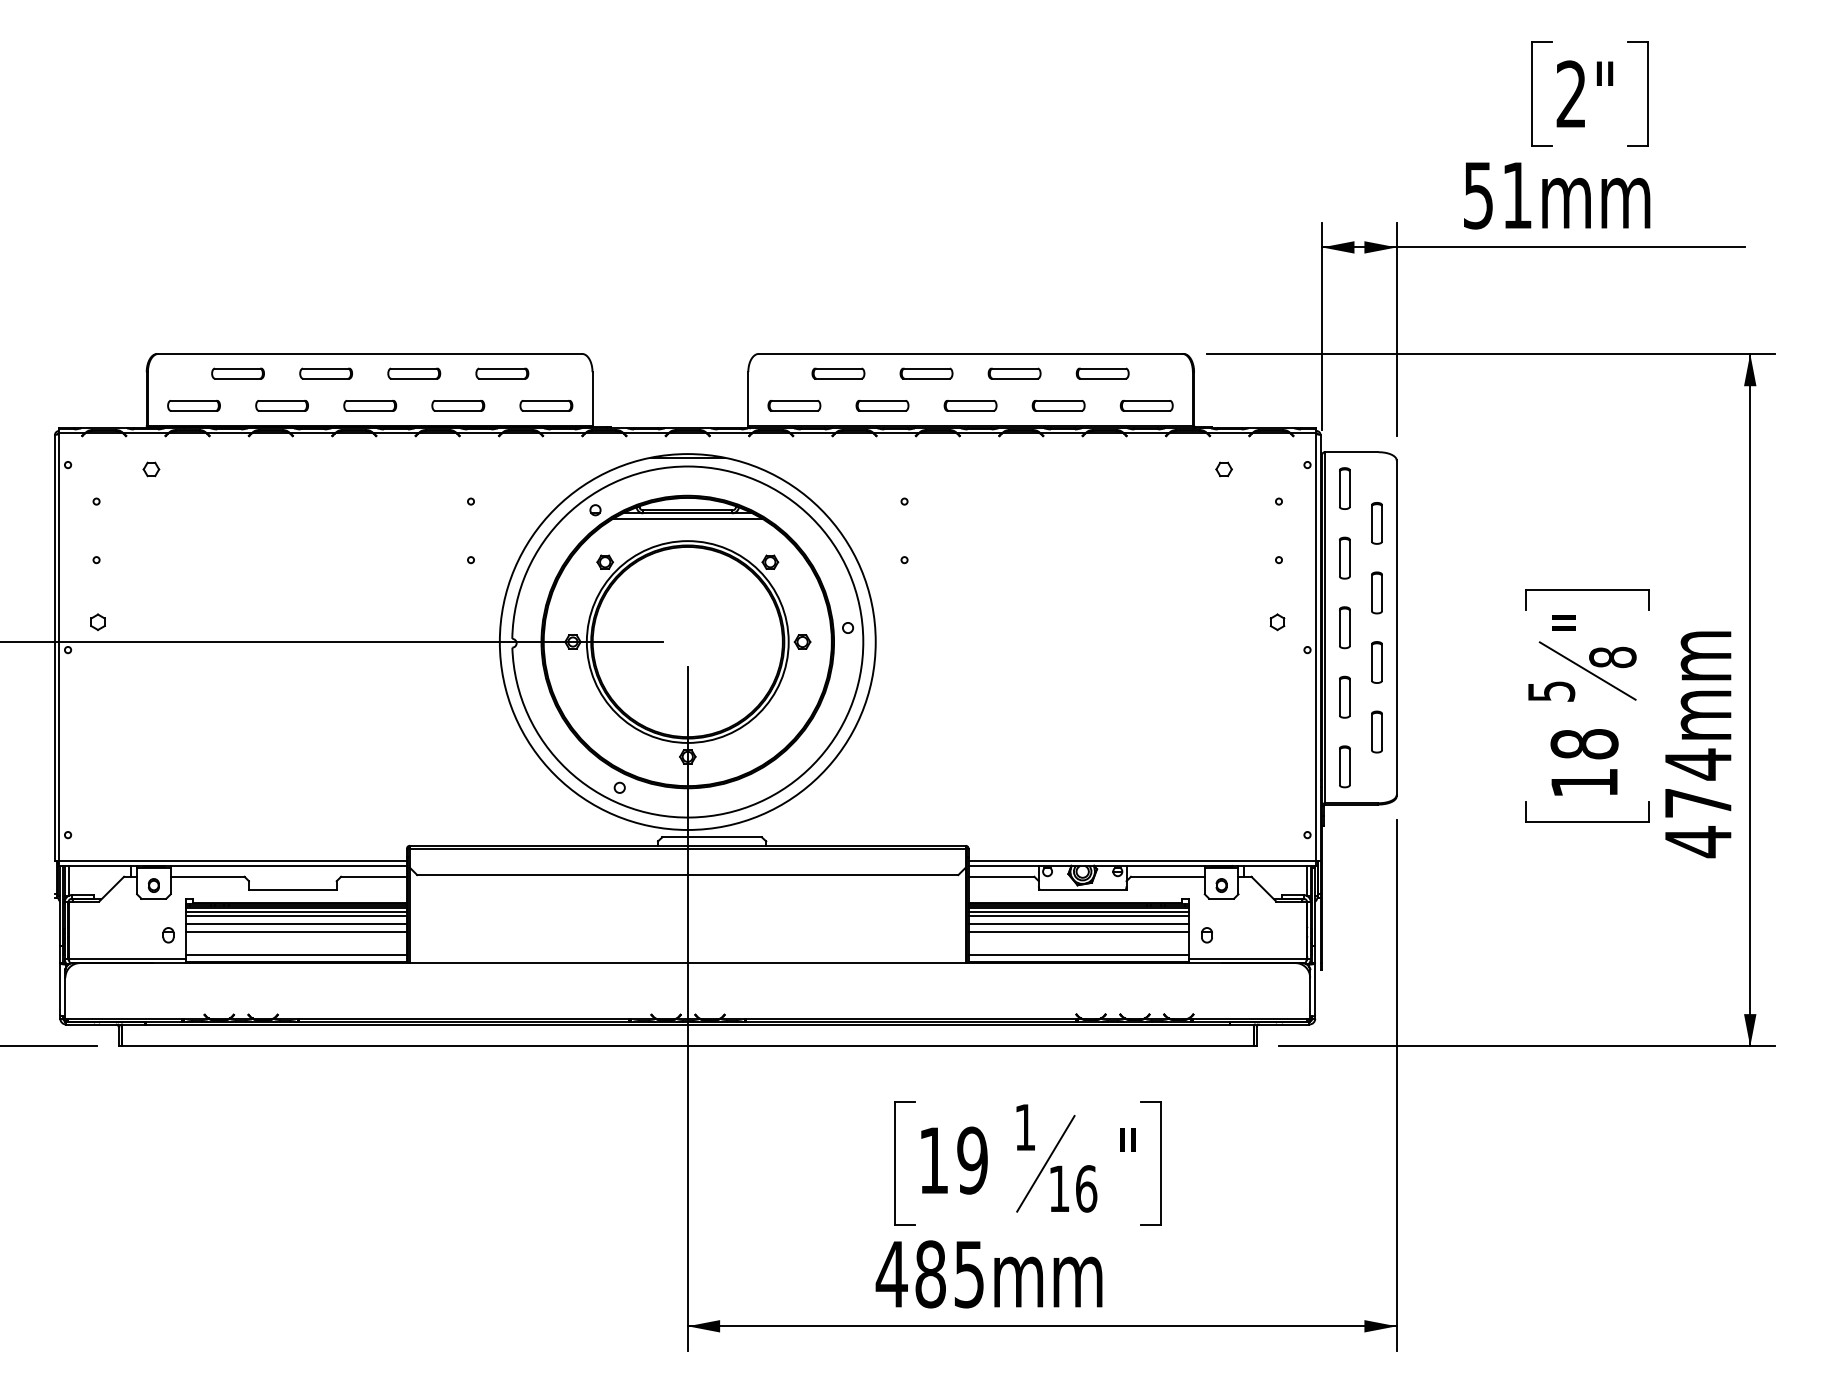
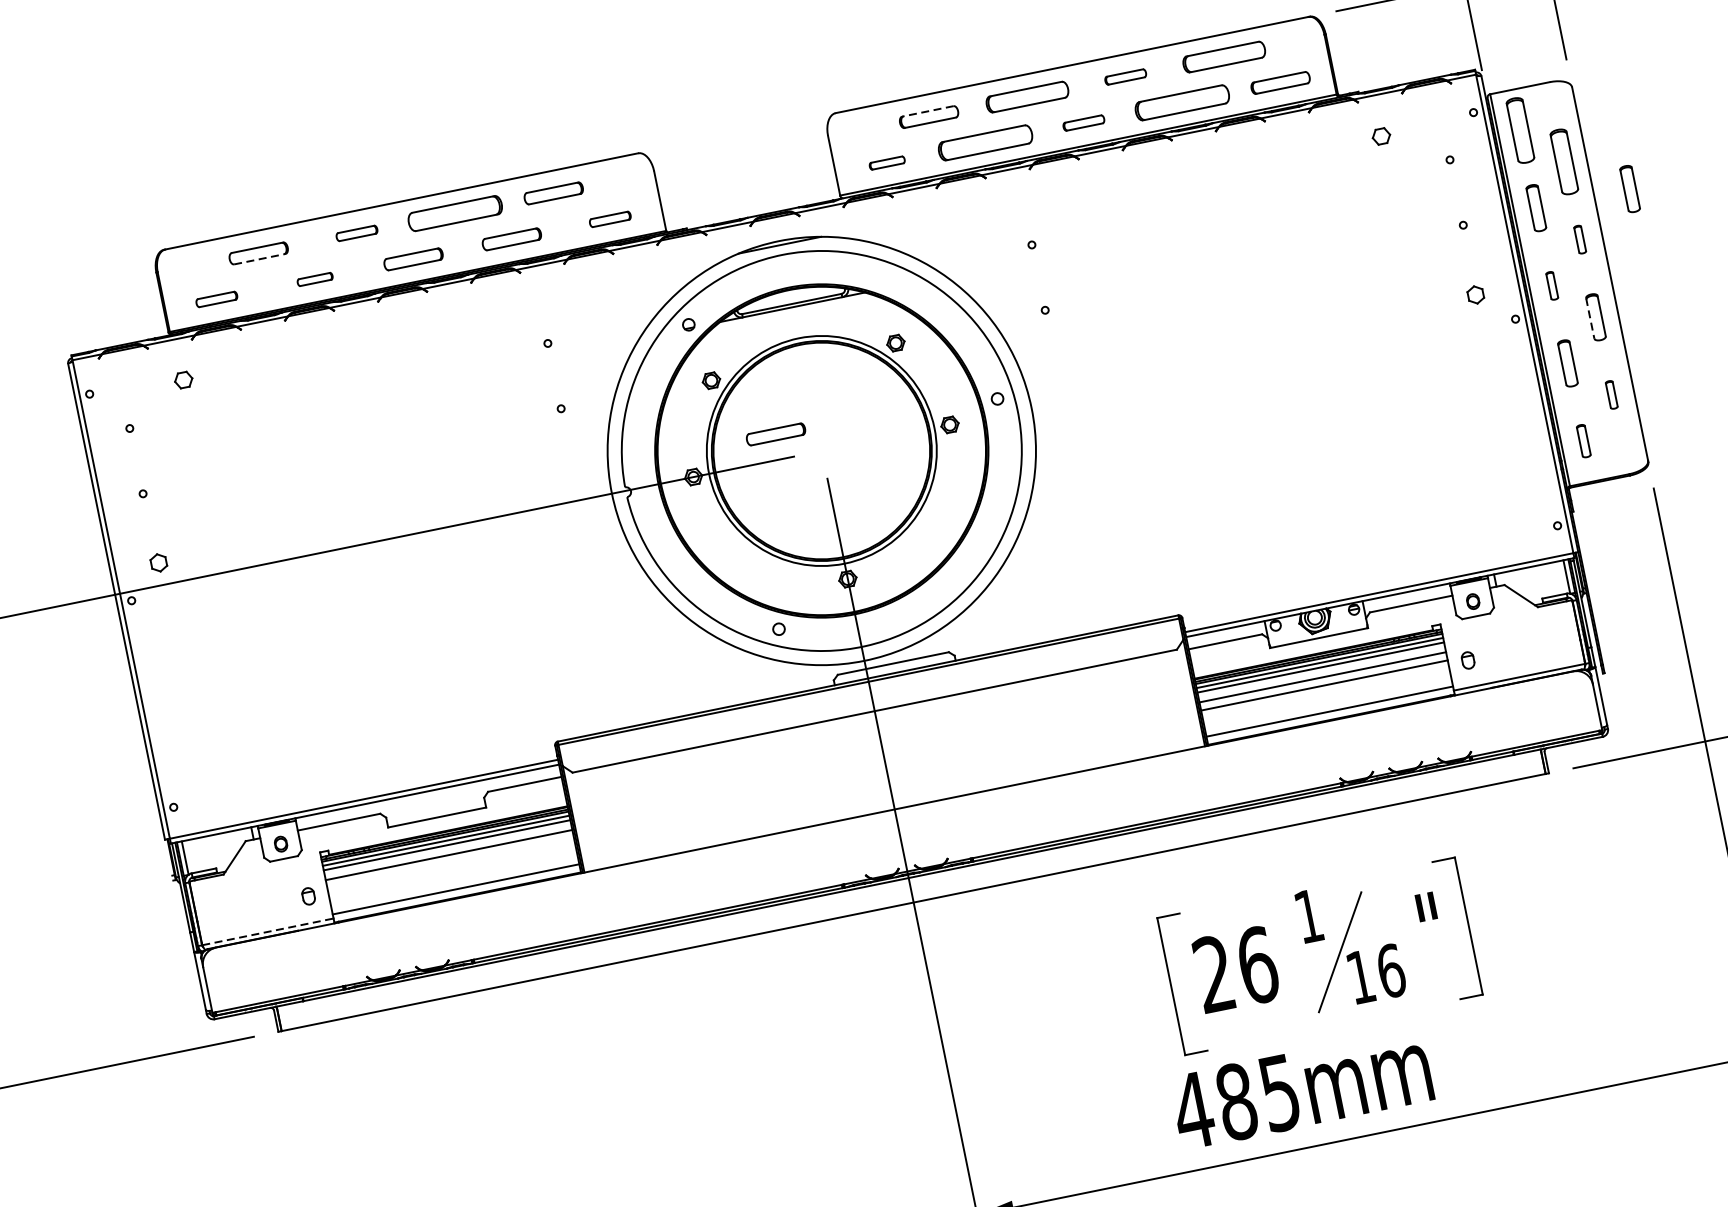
line: (837, 368) -> (926, 111), solid -> dashed
part: (325, 373) -> (356, 233), size x0.7
part: (414, 373) -> (455, 213), size x1.6
part: (926, 373) -> (1027, 96), size x1.4
part: (1014, 373) -> (1125, 76), size x0.7
part: (1102, 373) -> (1223, 56), size x1.4
line: (238, 378) -> (260, 258), solid -> dashed
part: (193, 405) -> (216, 299), size x0.7
part: (281, 405) -> (314, 279), size x0.6
part: (546, 405) -> (610, 219), size x0.7
part: (794, 405) -> (887, 162), size x0.6
part: (882, 405) -> (985, 142), size x1.6
part: (970, 405) -> (1083, 122), size x0.7
part: (1058, 405) -> (1181, 102), size x1.6
part: (1344, 488) -> (1520, 130), size x1.4
line: (687, 519) -> (793, 314), removed
part: (1376, 523) -> (1563, 162), size x1.4
part: (1428, 557) -> (1629, 188), added
part: (1376, 592) -> (1579, 239), size x0.6
part: (651, 619) -> (776, 434), added
part: (1344, 627) -> (1551, 285), size x0.6
line: (1371, 663) -> (1590, 319), solid -> dashed
part: (1376, 731) -> (1611, 394), size x0.6
part: (1344, 766) -> (1583, 440), size x0.7
line: (296, 931) -> (450, 863), removed
line: (127, 958) -> (268, 931), solid -> dashed
text: (953, 1160) -> (1236, 969), 19 -> 26

